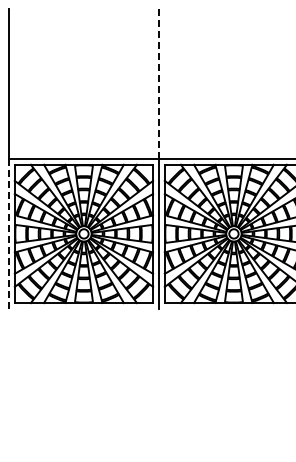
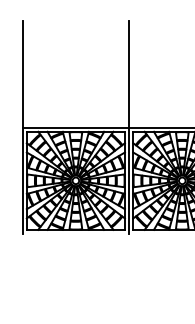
line: (158, 83) -> (128, 74), dashed -> solid
line: (8, 233) -> (22, 180), dashed -> solid

